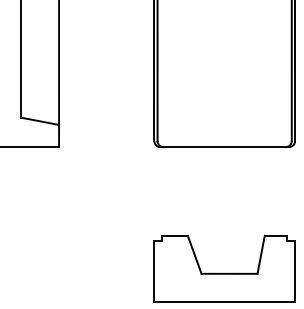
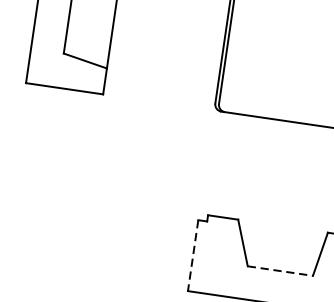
line: (154, 272) -> (193, 256), solid -> dashed
line: (229, 273) -> (280, 270), solid -> dashed

